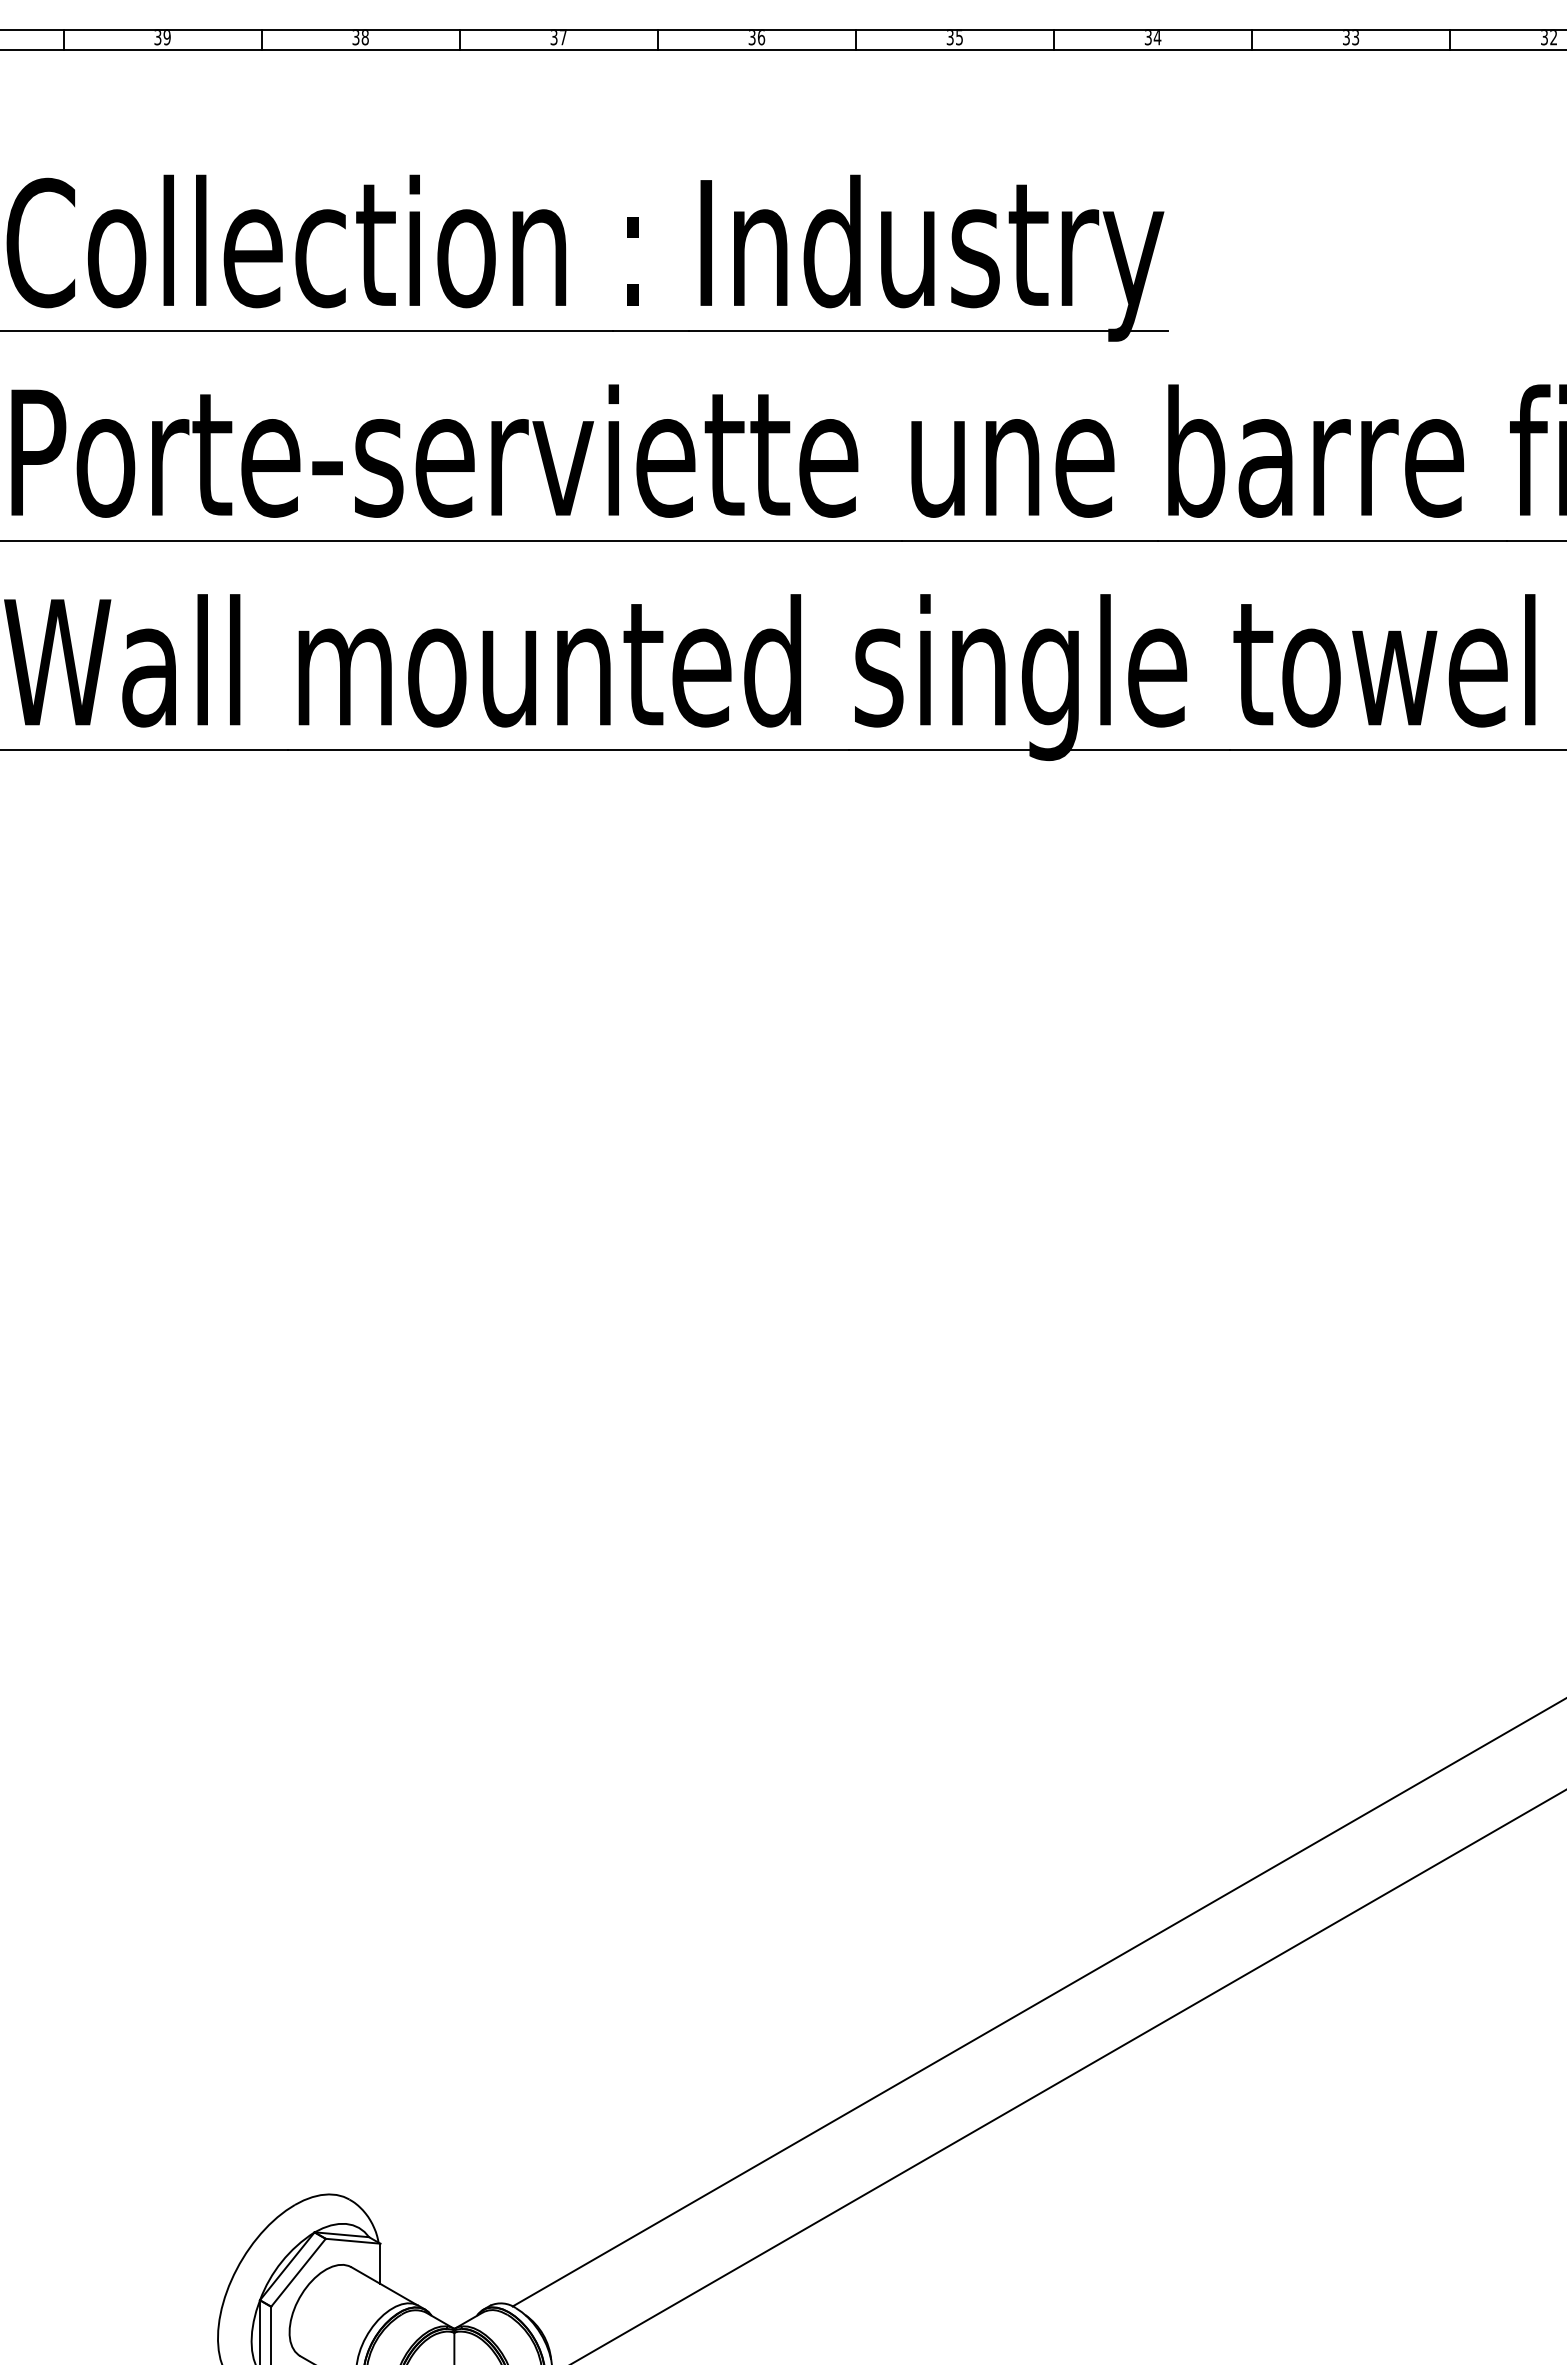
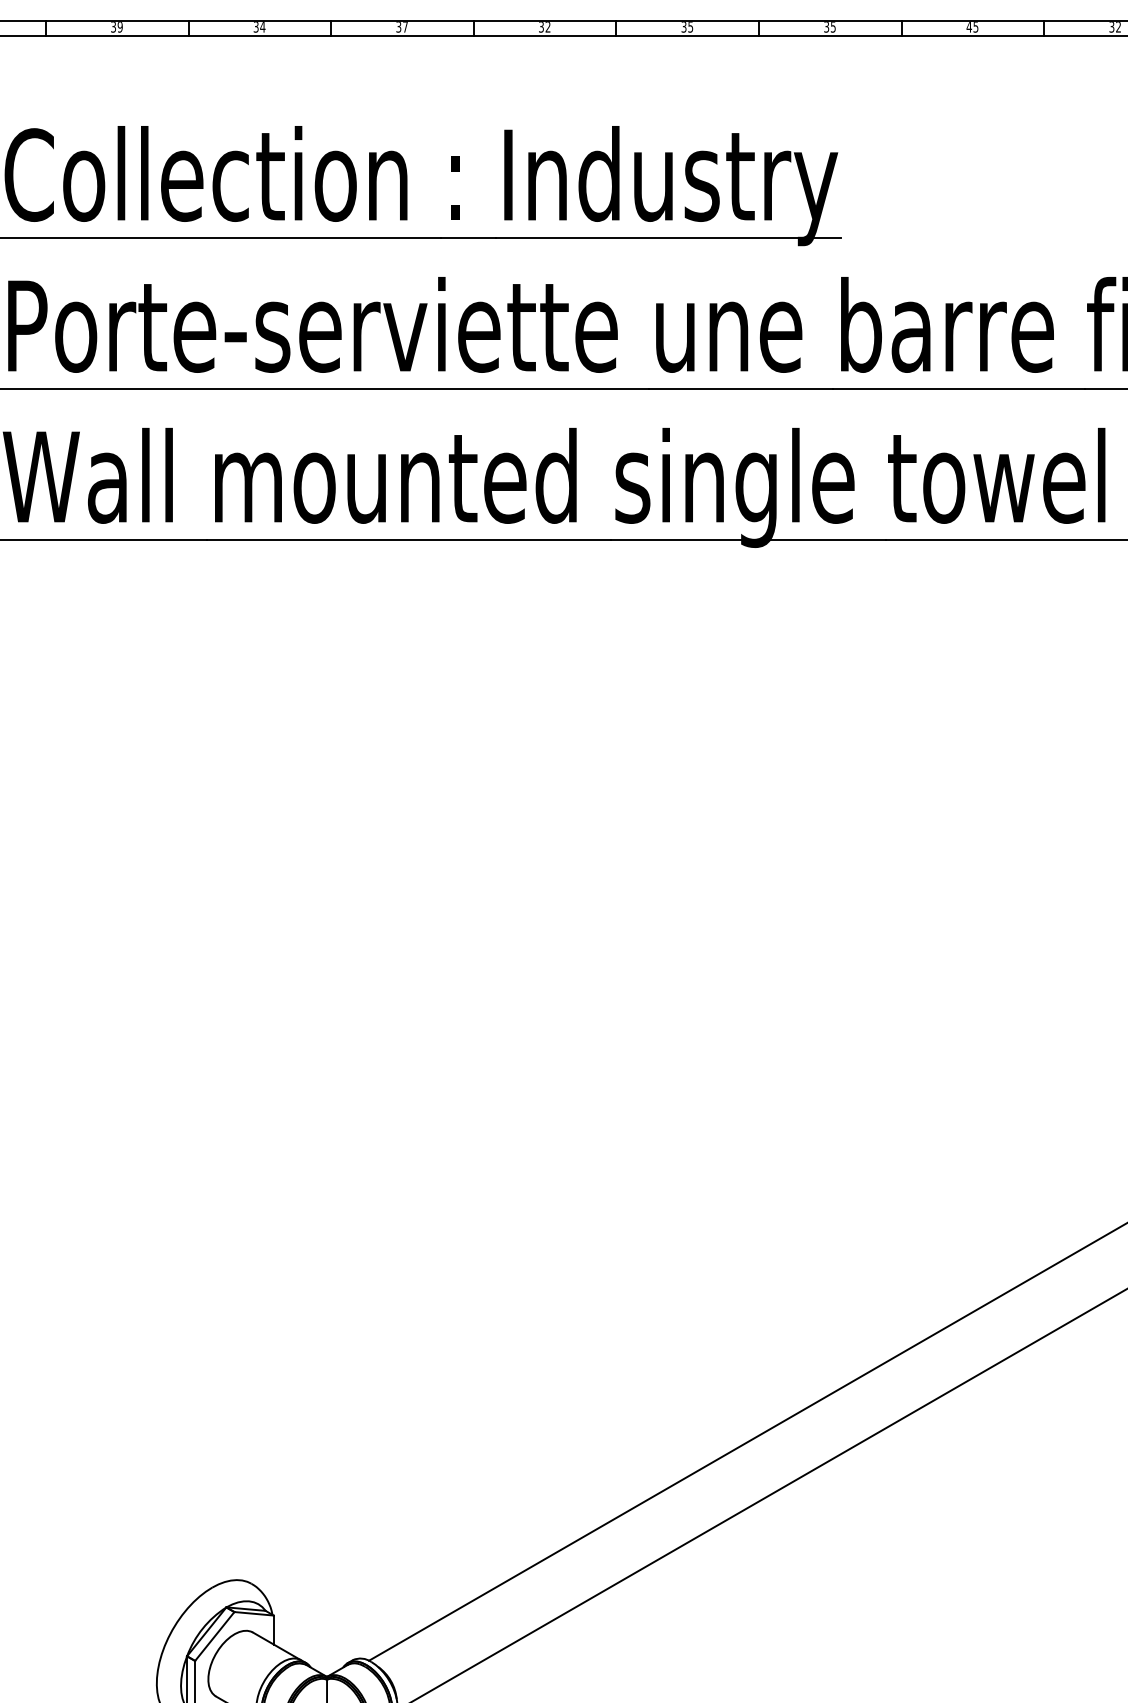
text: (365, 38) -> (263, 27), 38 -> 34
text: (761, 38) -> (548, 27), 36 -> 32
text: (1157, 38) -> (833, 27), 34 -> 35
text: (1350, 38) -> (972, 27), 33 -> 45

